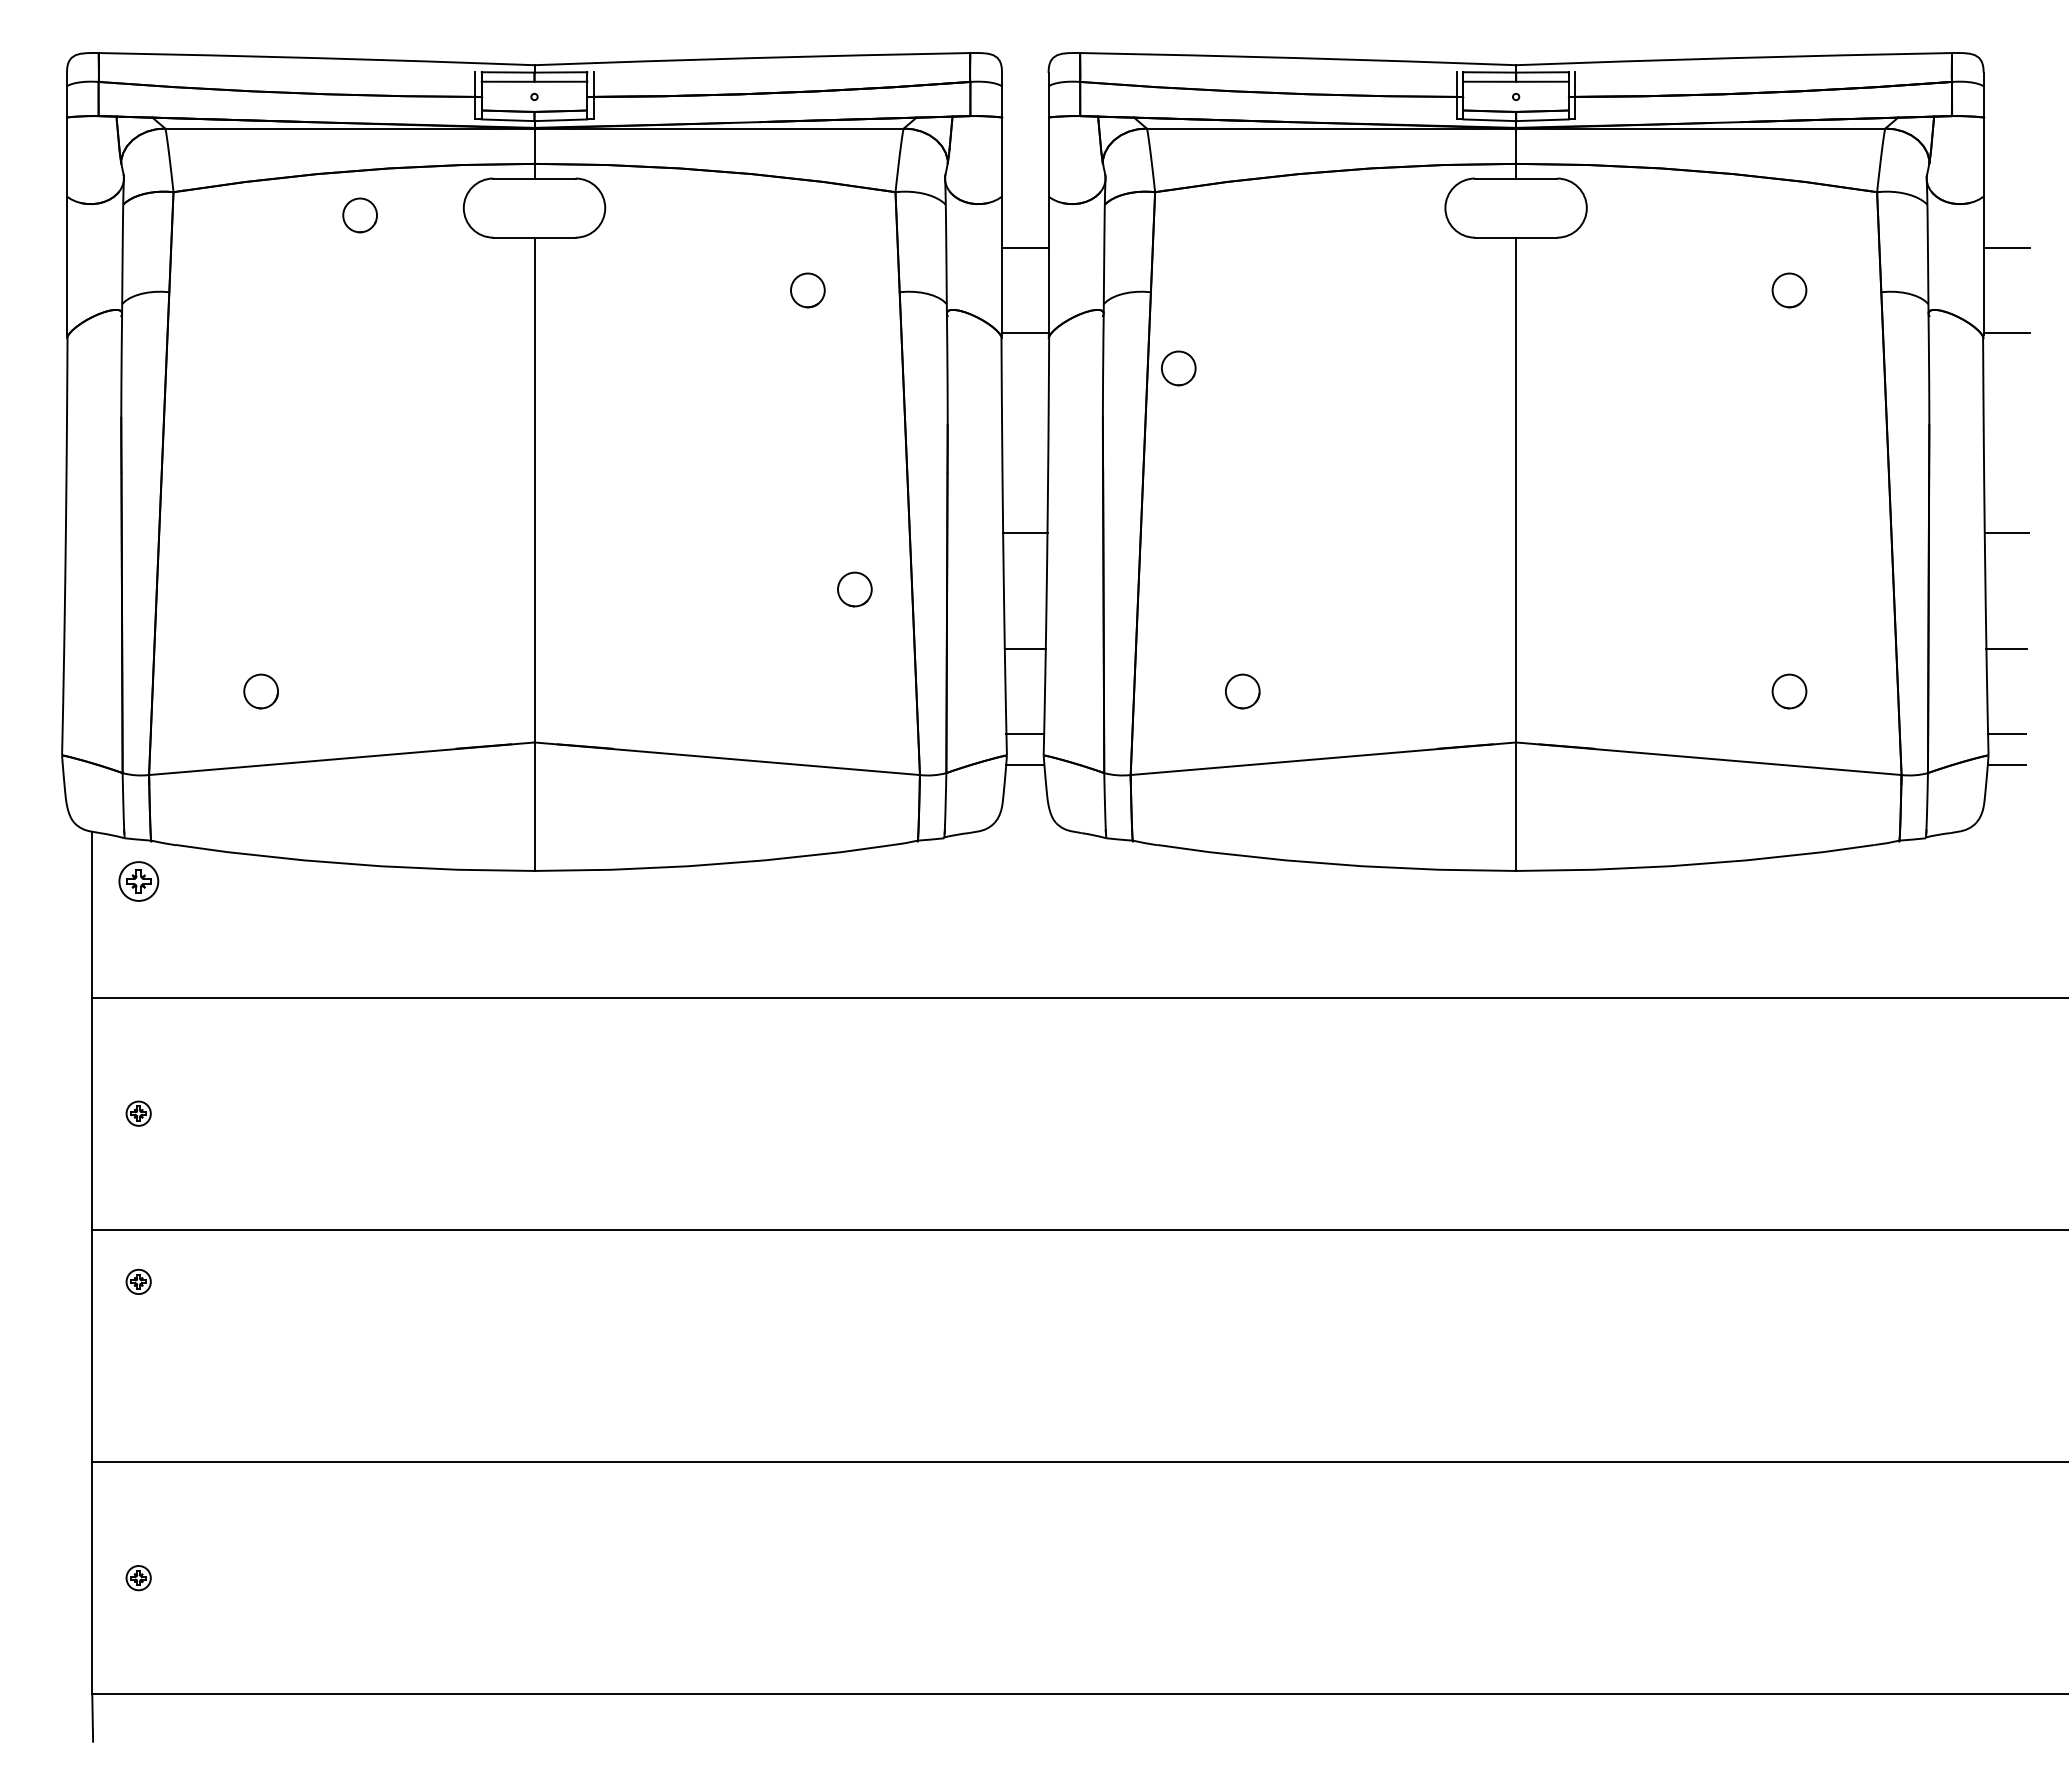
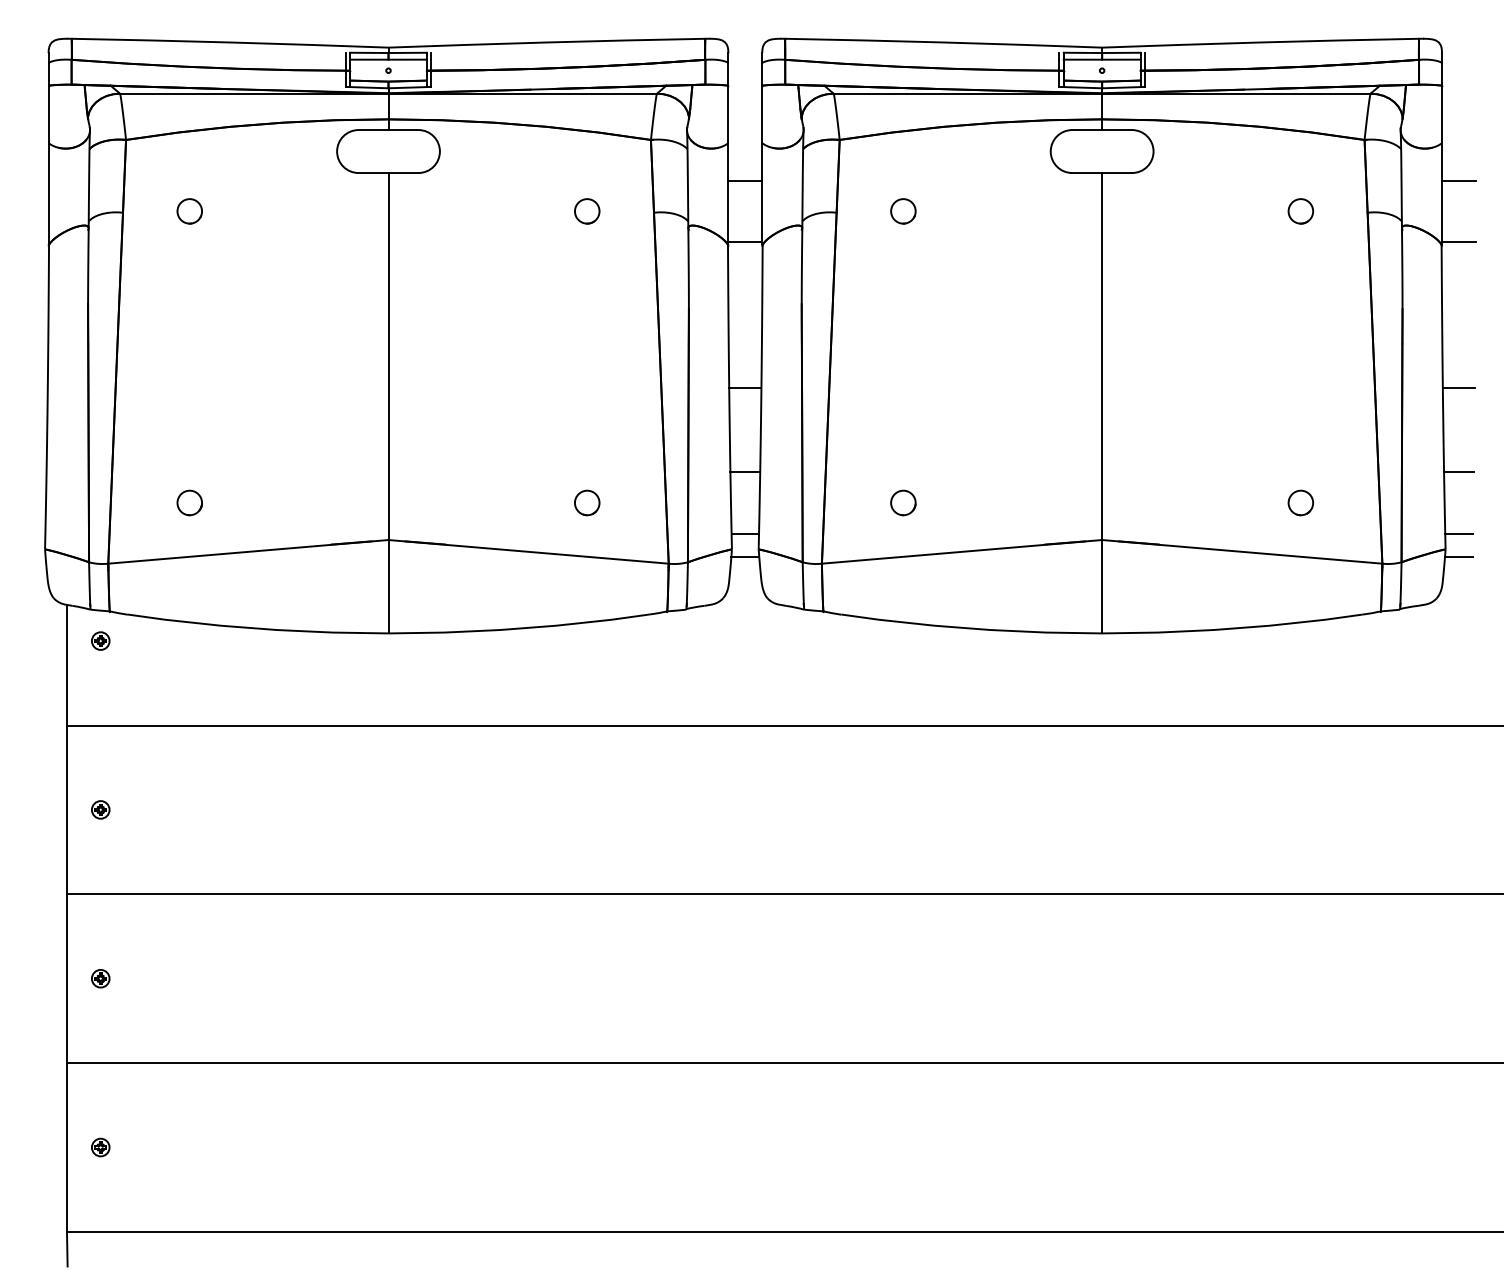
part: (359, 215) -> (189, 211), moved
part: (1178, 368) -> (903, 211), moved
part: (854, 589) -> (586, 502), moved
part: (138, 881) -> (100, 641), size x0.62
part: (138, 1281) -> (100, 978), moved

